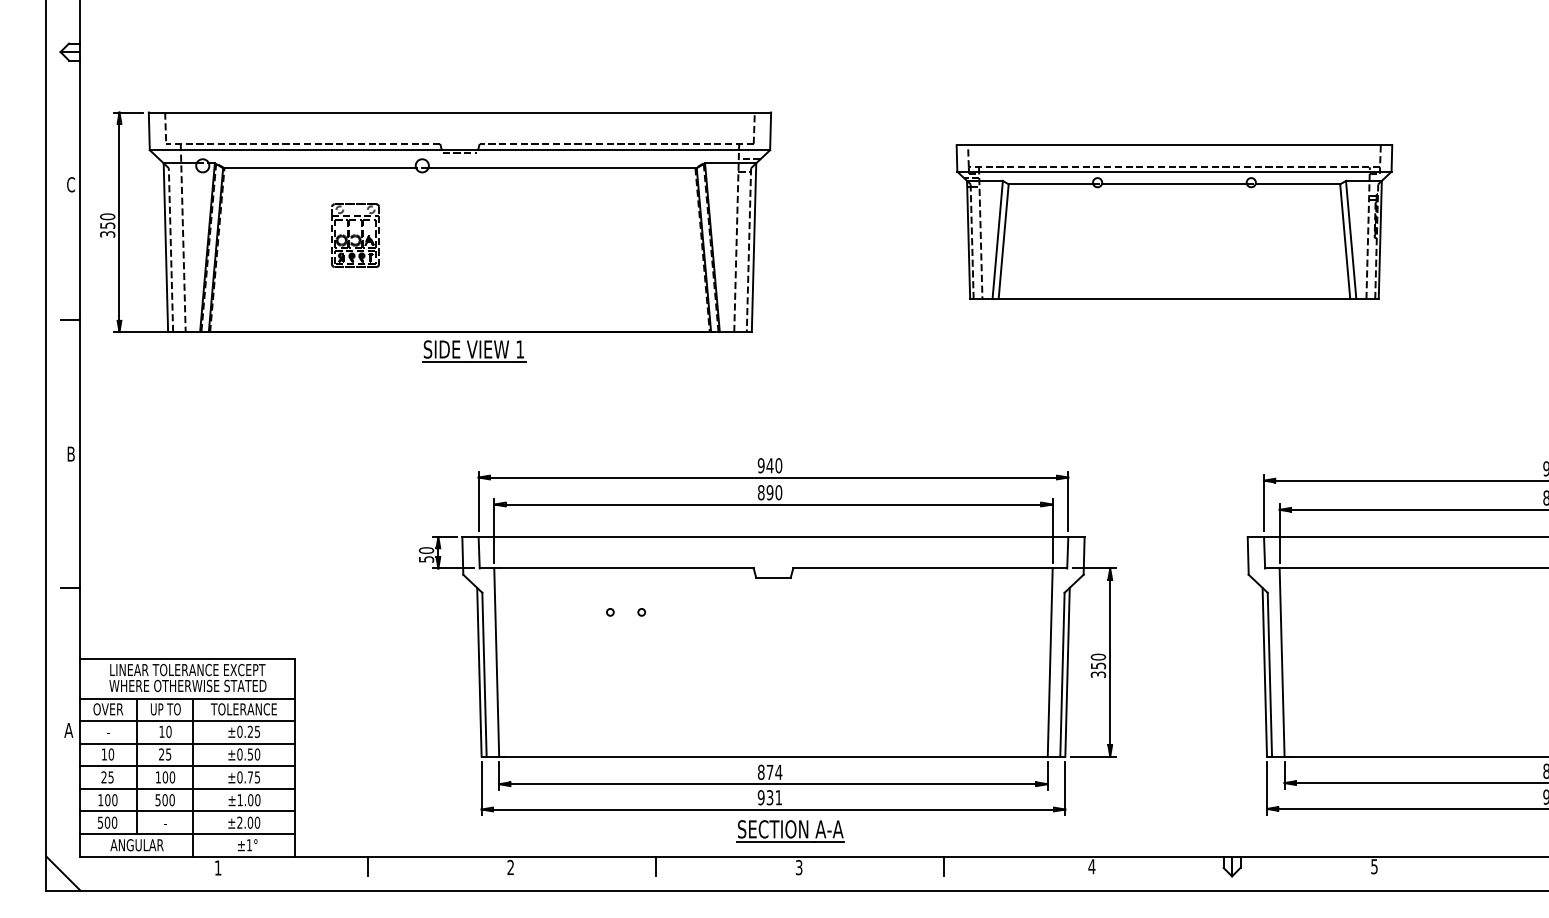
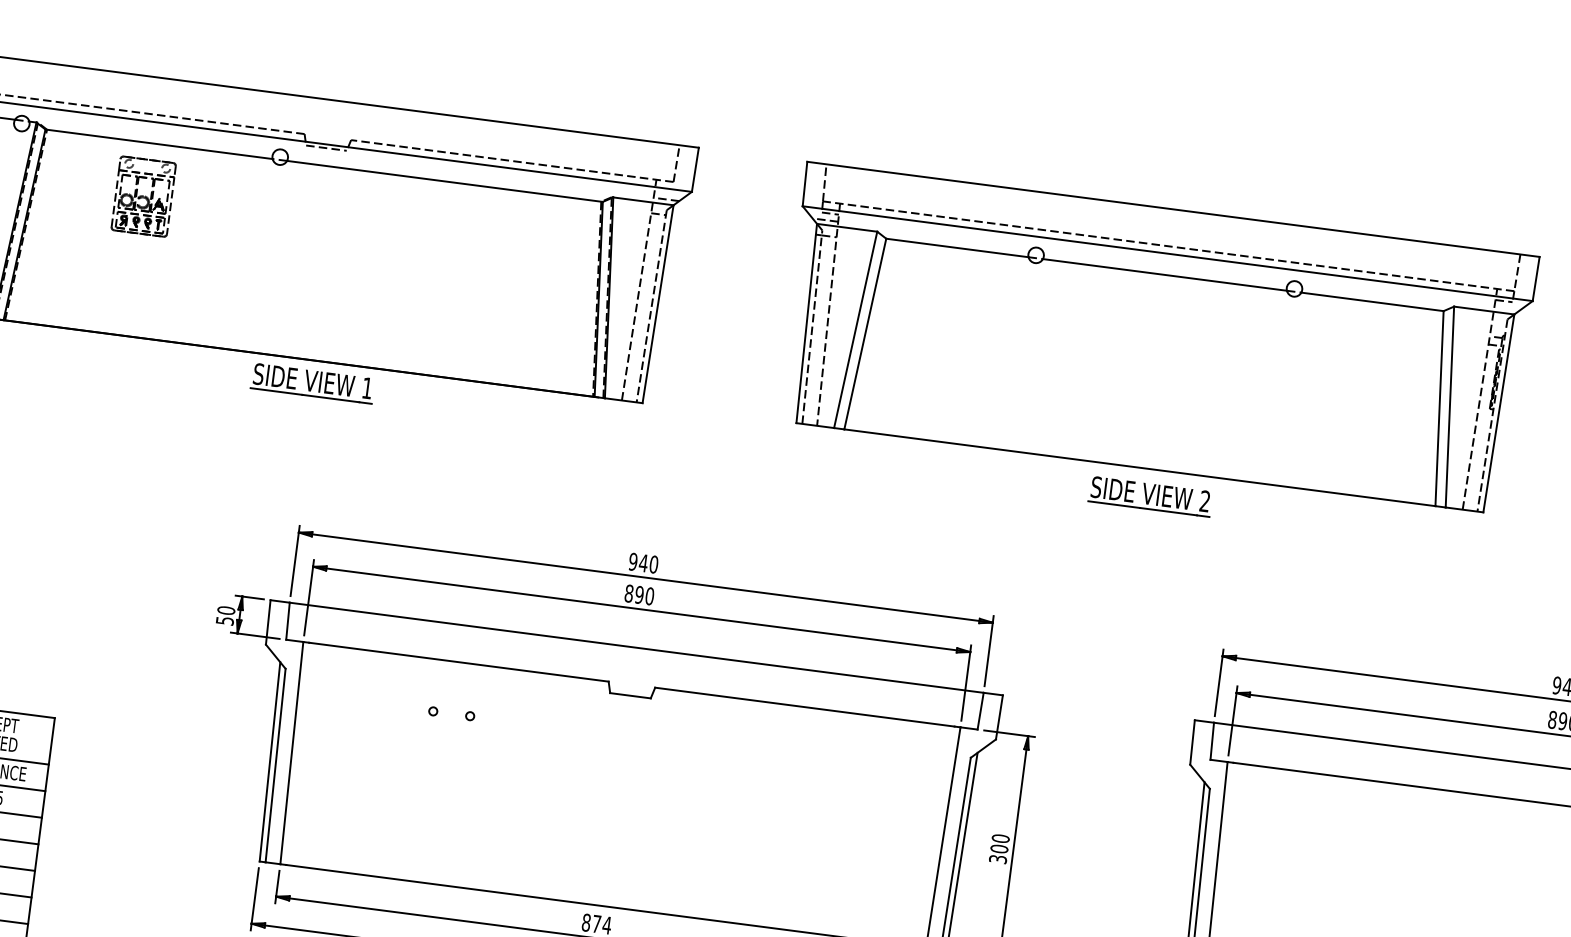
part: (1174, 221) -> (1156, 337), size x1.43
part: (355, 235) -> (143, 196), moved
part: (1186, 354) -> (1150, 495), added
text: (1098, 665) -> (999, 848), 350 -> 300

